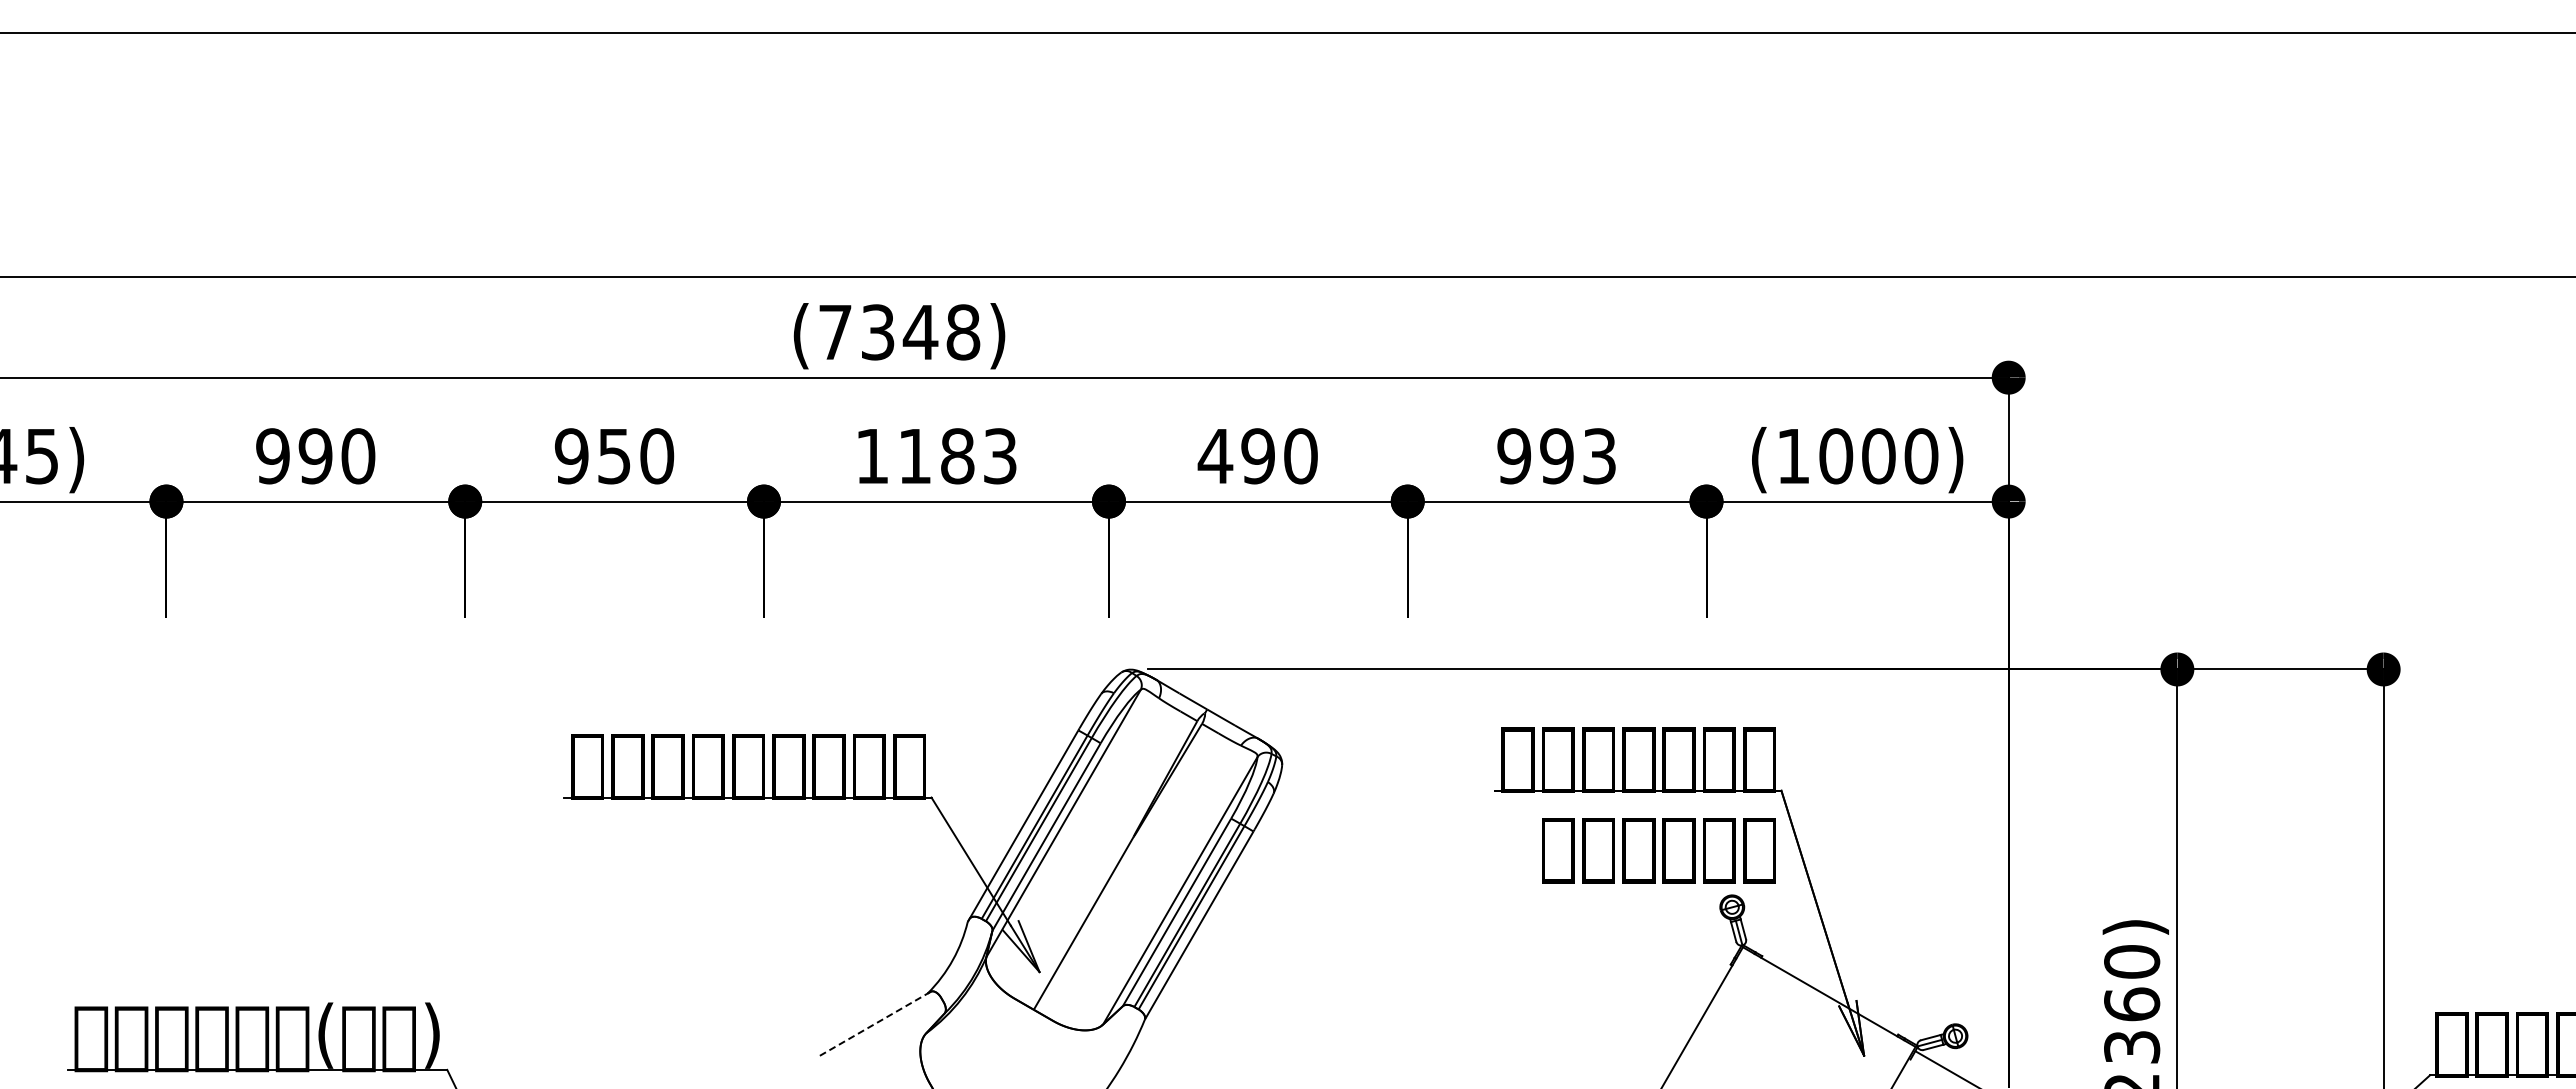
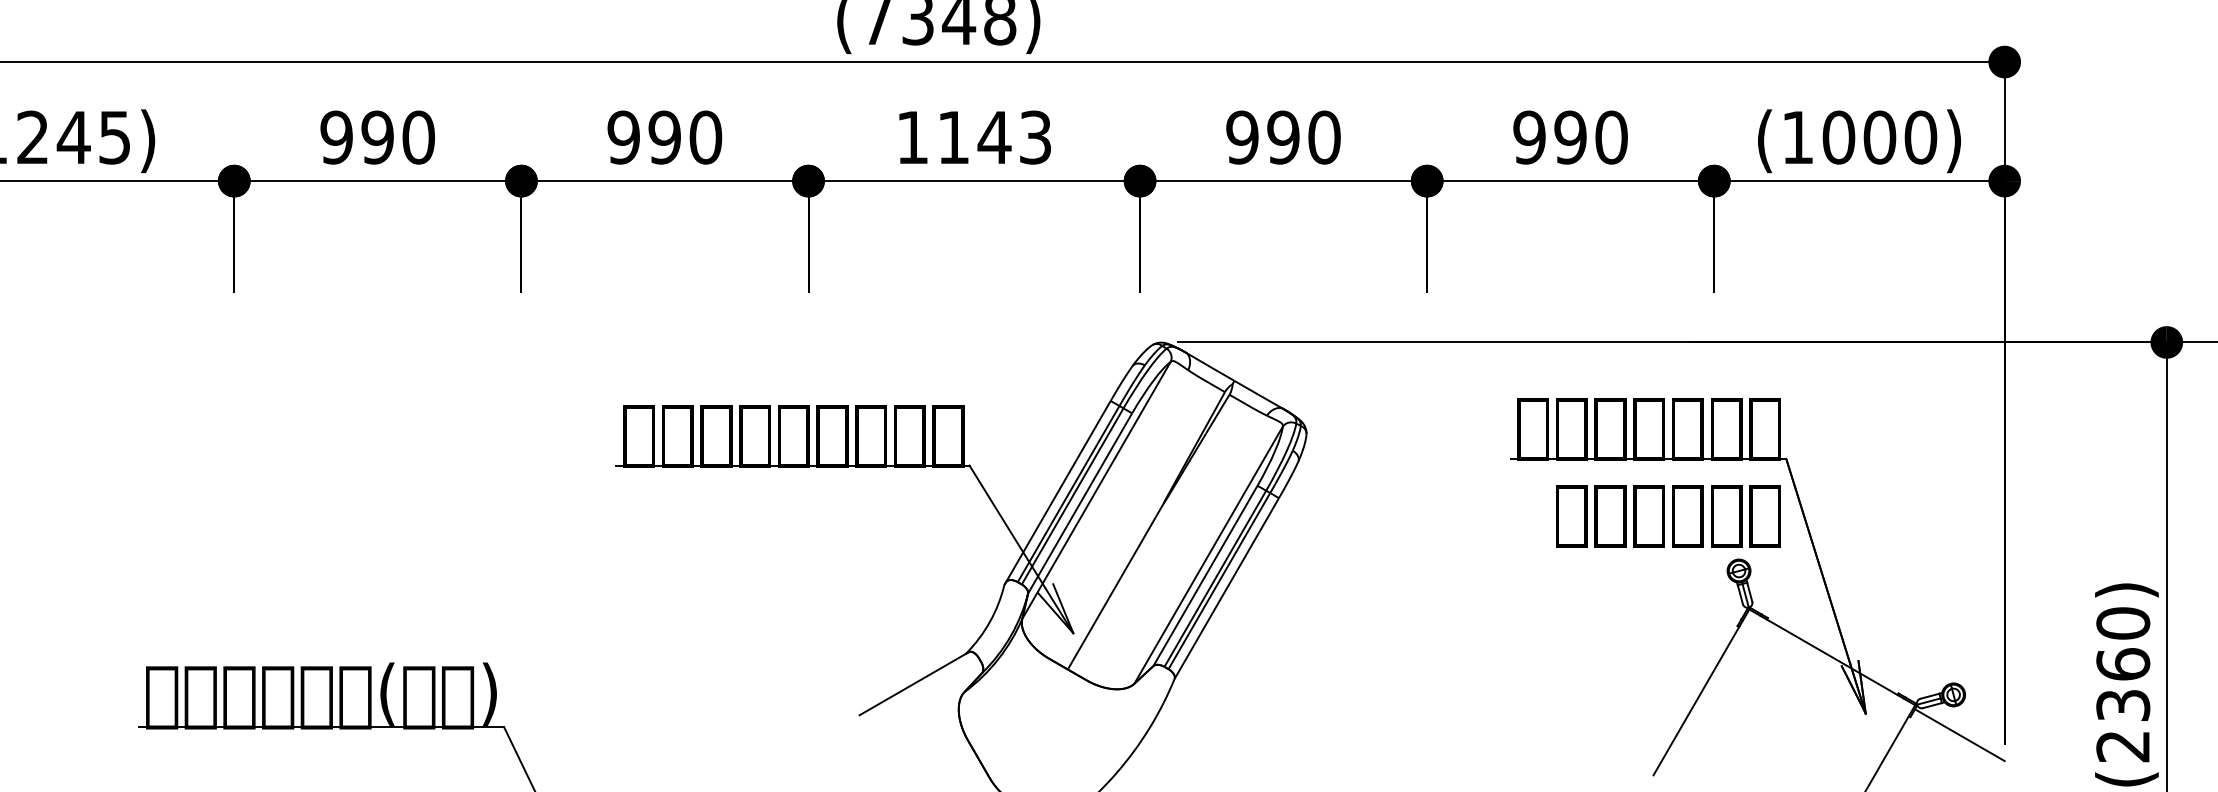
text: (614, 456) -> (664, 137), 950 -> 990
text: (957, 456) -> (994, 137), 1183 -> 1143
text: (1215, 456) -> (1242, 137), 490 -> 990
text: (1599, 456) -> (1611, 137), 993 -> 990
line: (873, 1024) -> (913, 683), dashed -> solid

